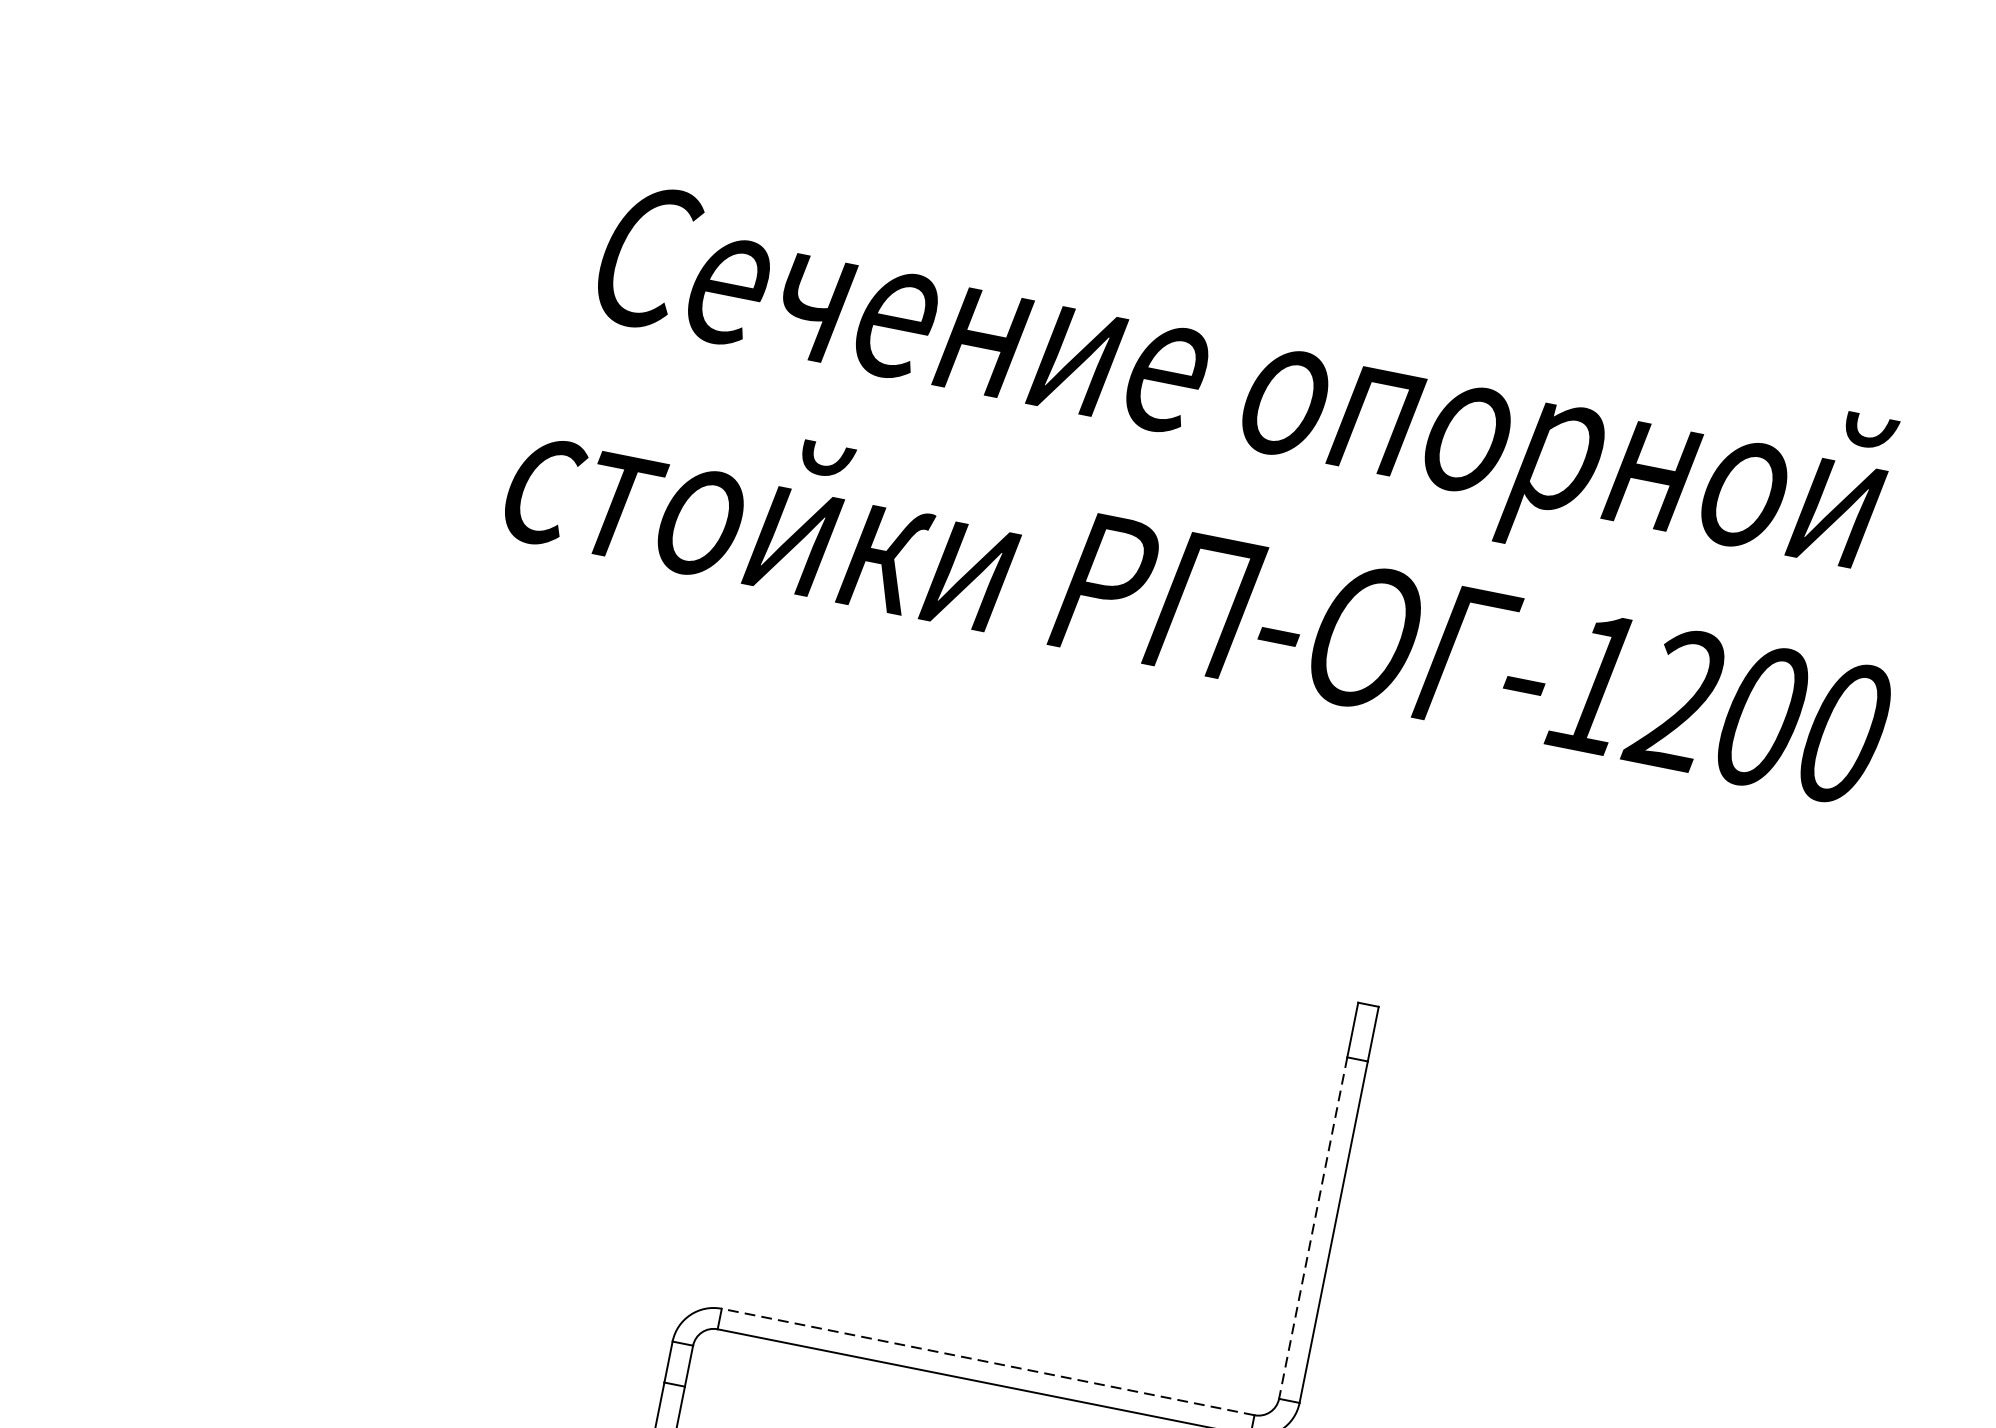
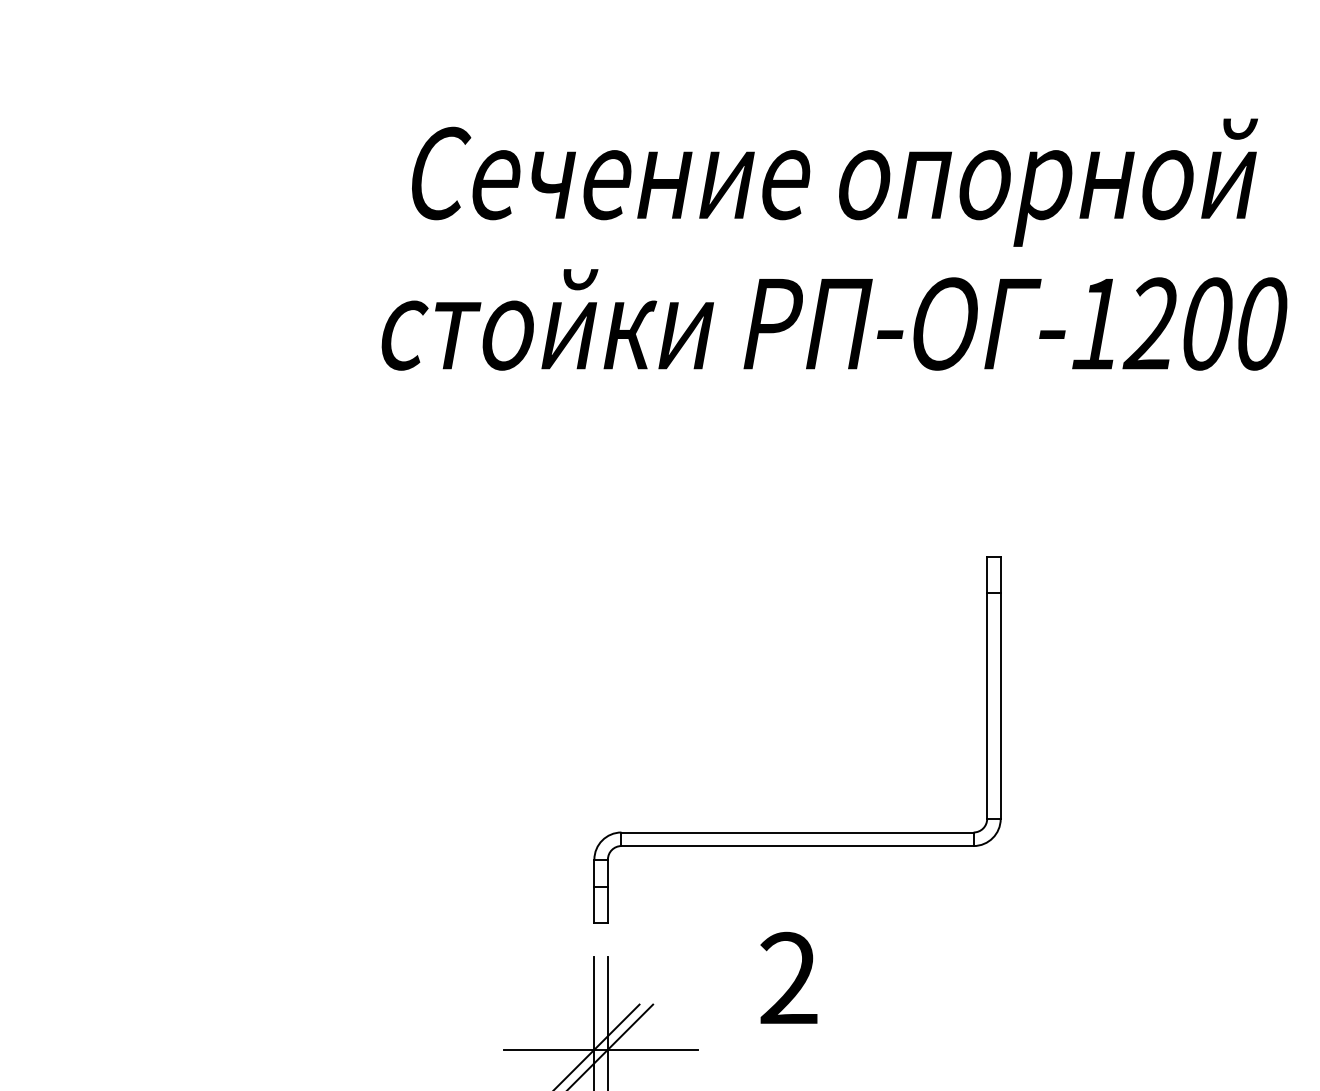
line: (1313, 1228) -> (987, 706), dashed -> solid
line: (988, 1361) -> (797, 832), dashed -> solid

